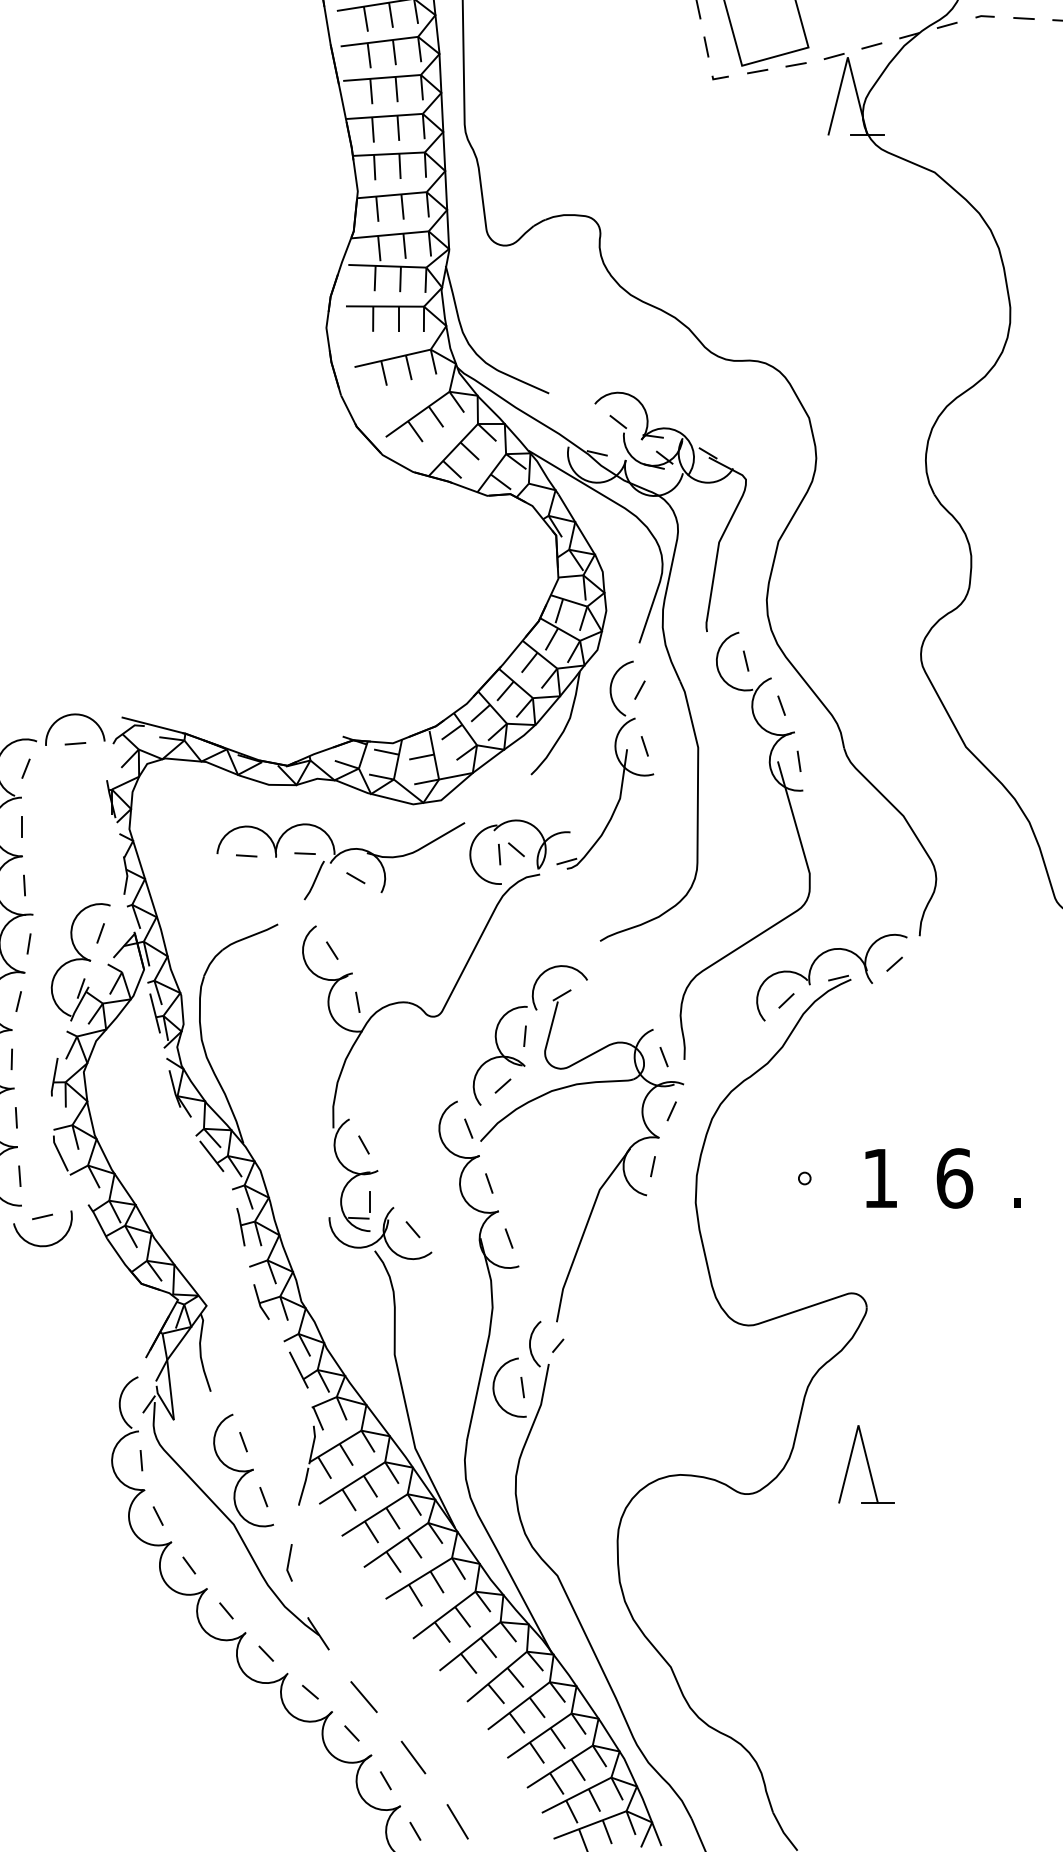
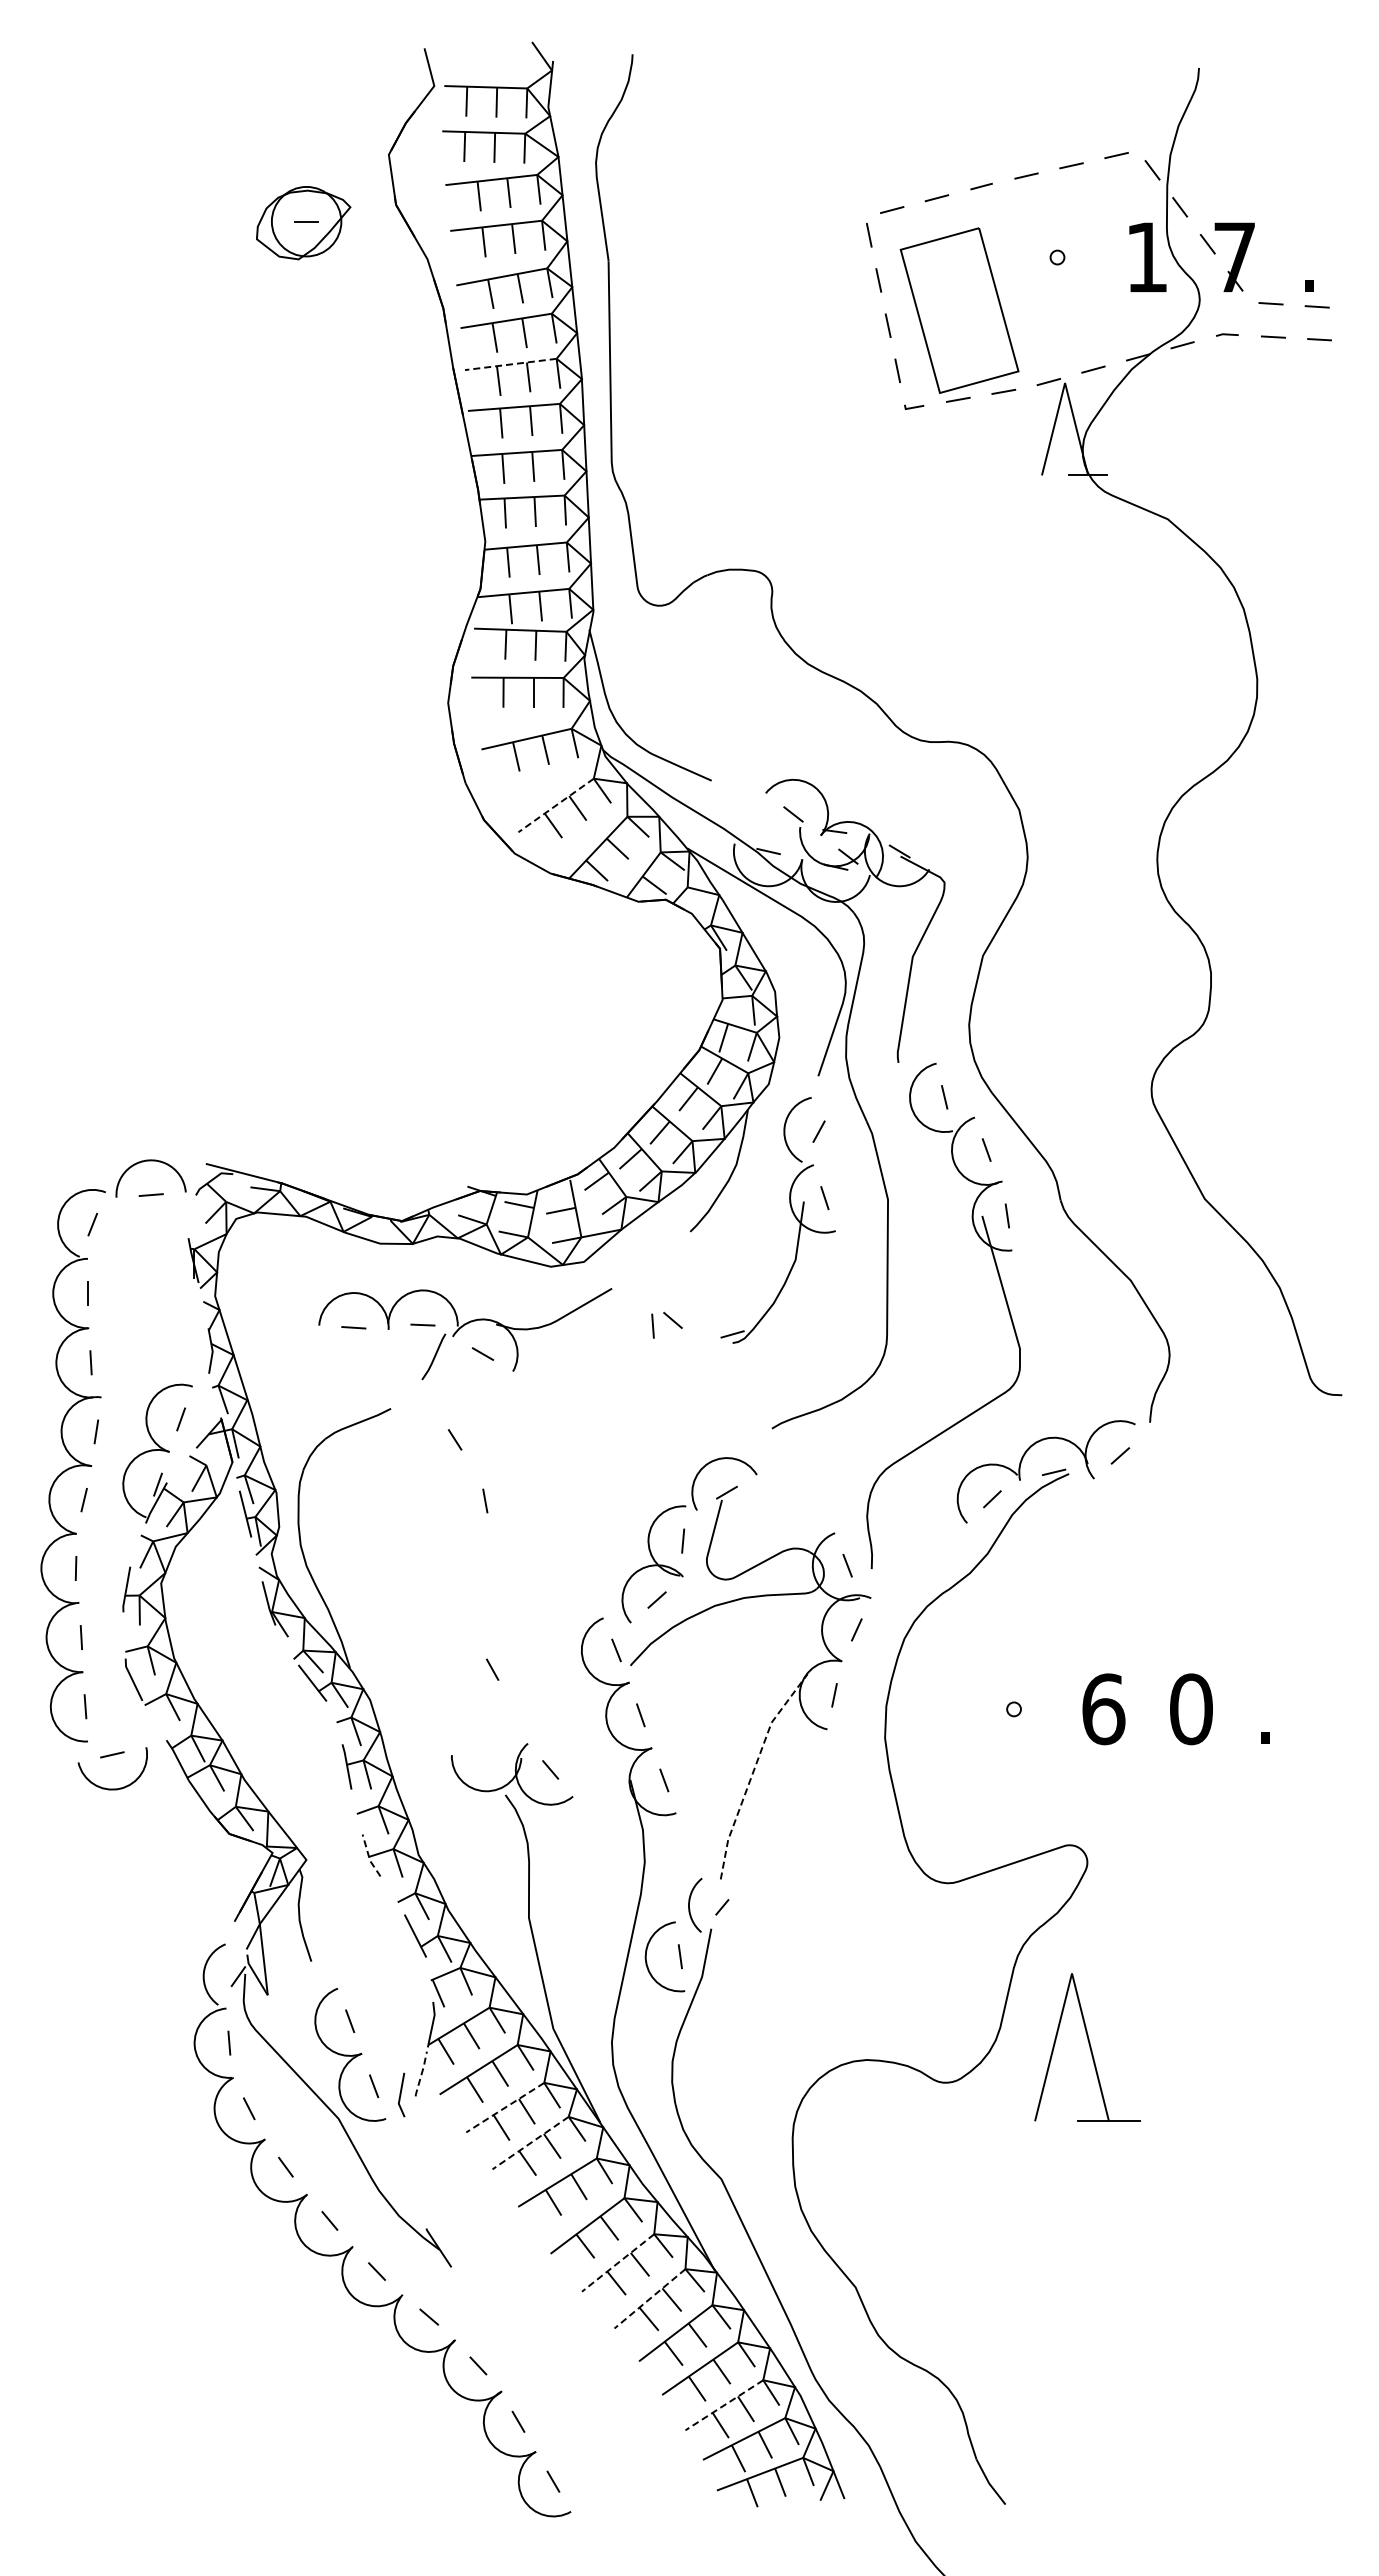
line: (379, 41) -> (510, 364), solid -> dashed
line: (417, 414) -> (555, 805), solid -> dashed
part: (435, 1017) -> (577, 1518), removed
text: (880, 1178) -> (1103, 1709), 1 -> 6
text: (954, 1178) -> (1191, 1709), 6 -> 0
line: (584, 1231) -> (753, 1772), solid -> dashed
line: (259, 1303) -> (369, 1857), solid -> dashed
part: (866, 1464) -> (1086, 2047), size x1.6
line: (303, 1487) -> (421, 2074), solid -> dashed
line: (374, 1515) -> (504, 2107), solid -> dashed
line: (396, 1545) -> (530, 2143), solid -> dashed
line: (289, 1562) -> (401, 2094), moved
line: (469, 1646) -> (617, 2263), solid -> dashed
line: (496, 1677) -> (649, 2299), solid -> dashed
line: (363, 1696) -> (492, 2322), removed
line: (412, 1756) -> (550, 2393), removed
line: (559, 1766) -> (723, 2405), solid -> dashed
line: (457, 1821) -> (603, 2470), removed

